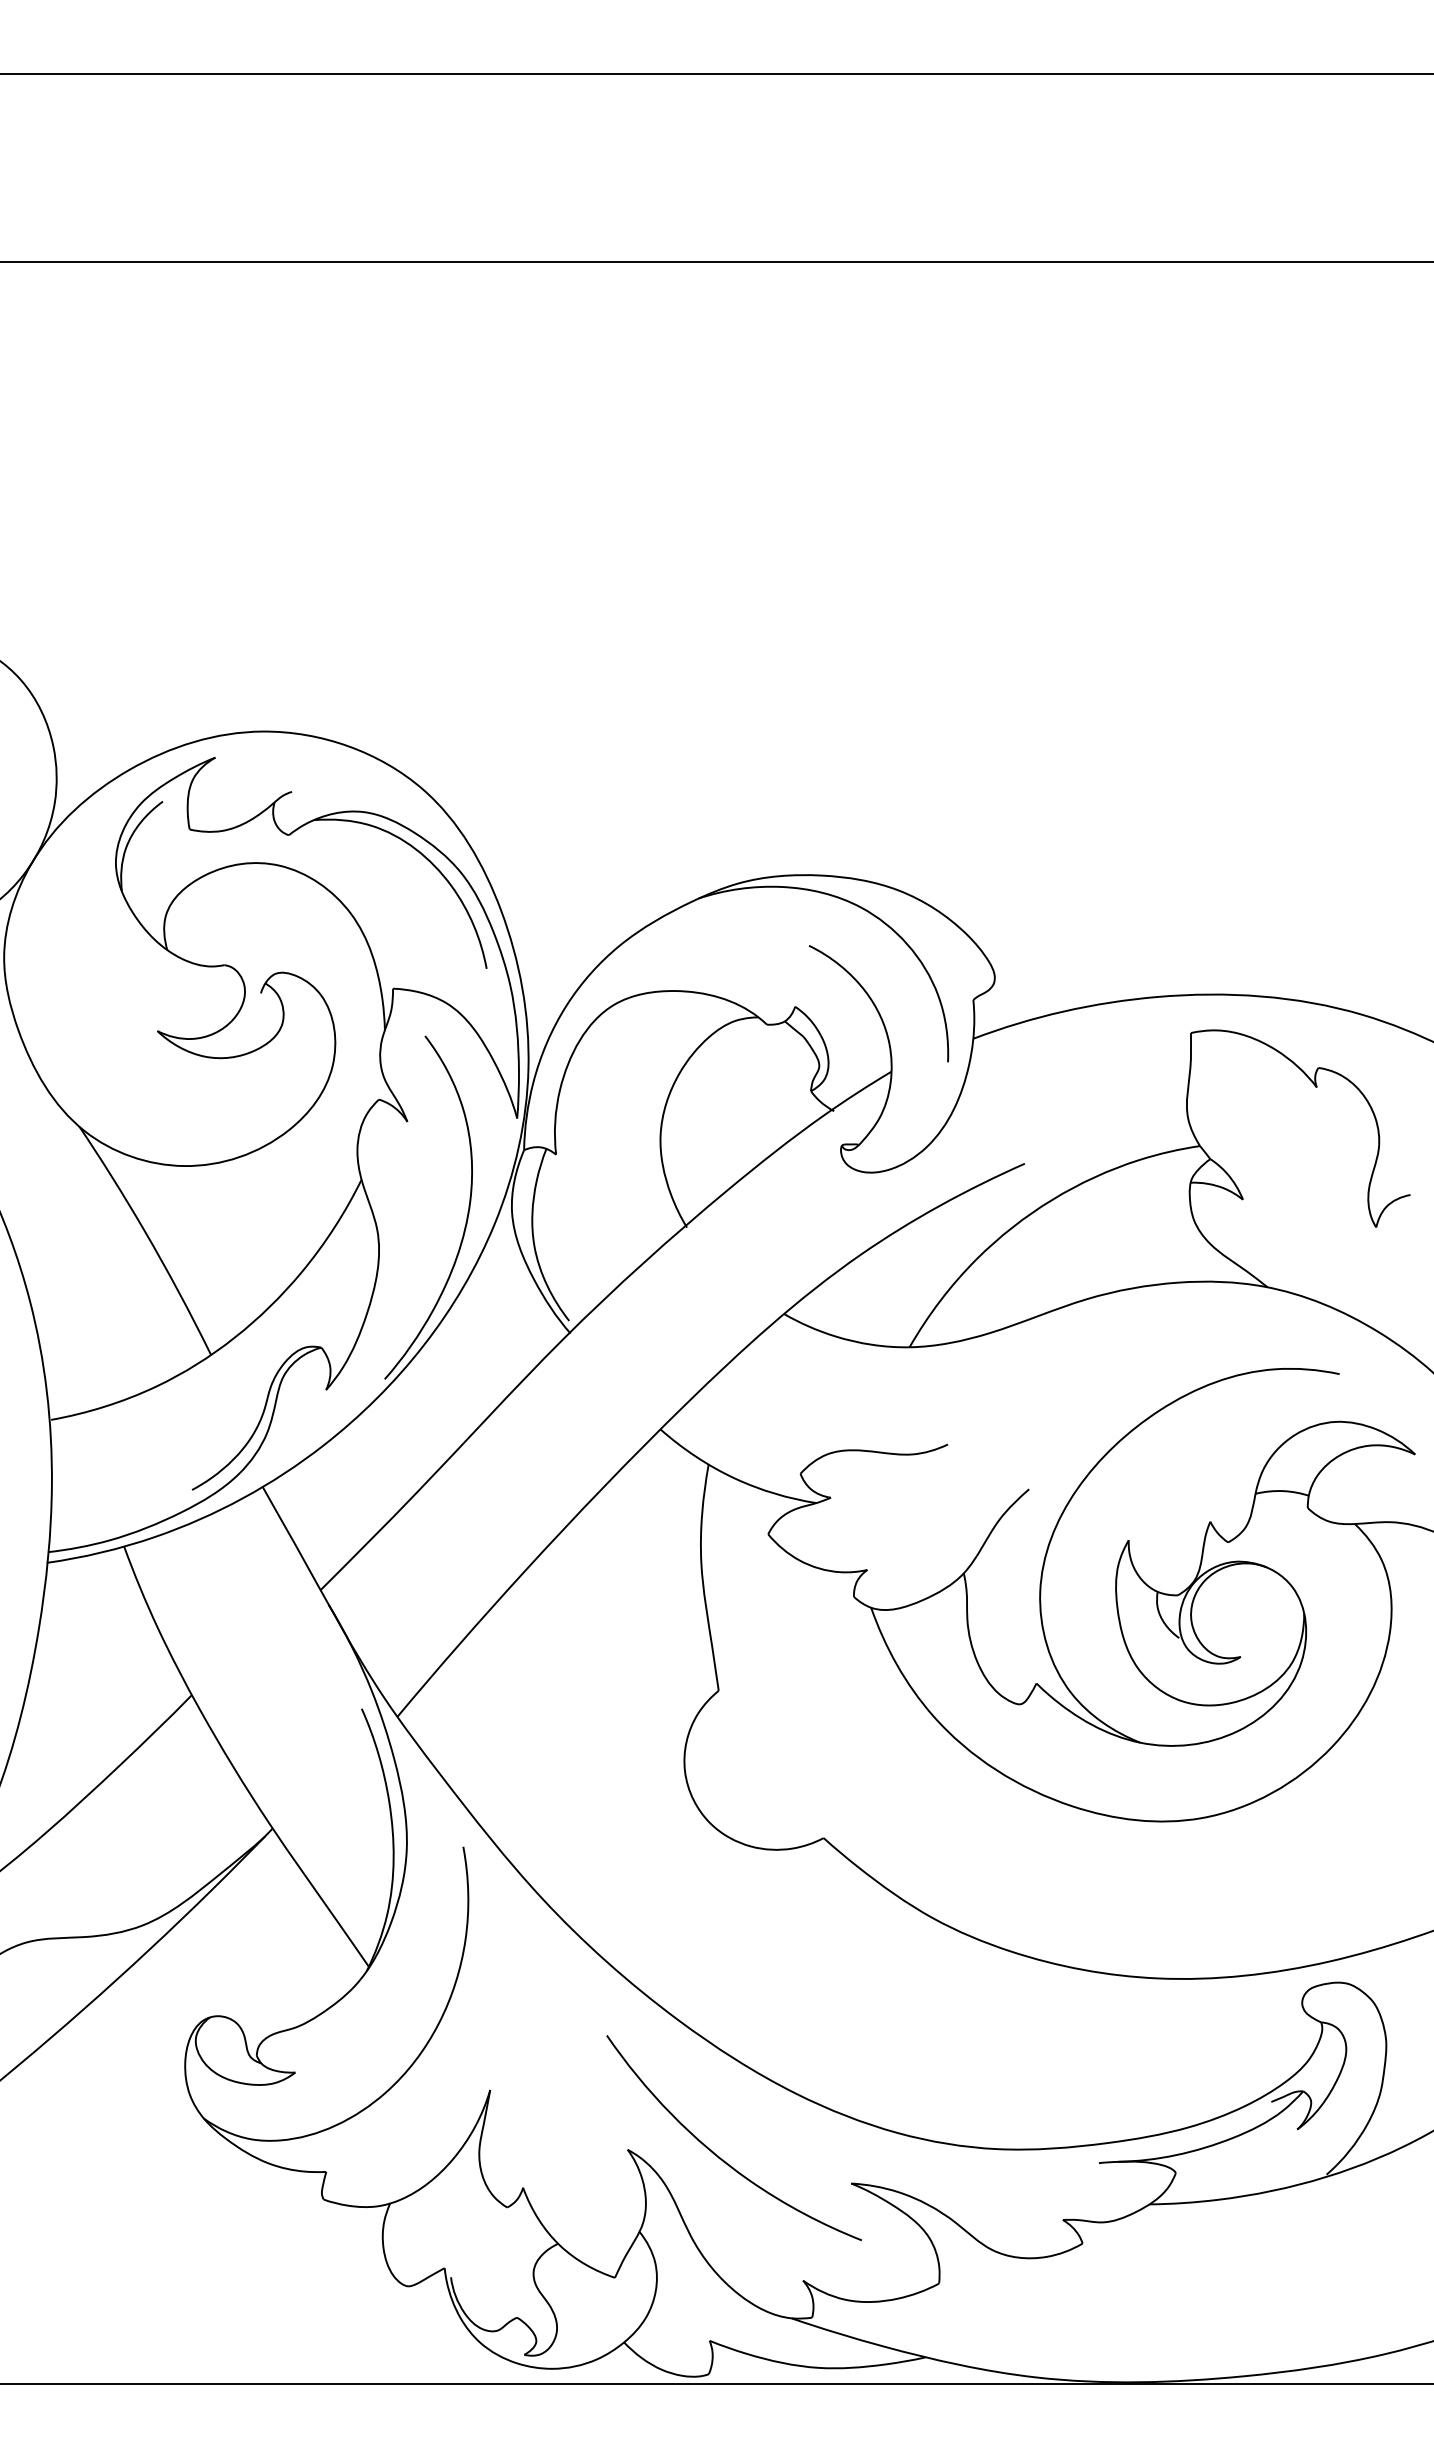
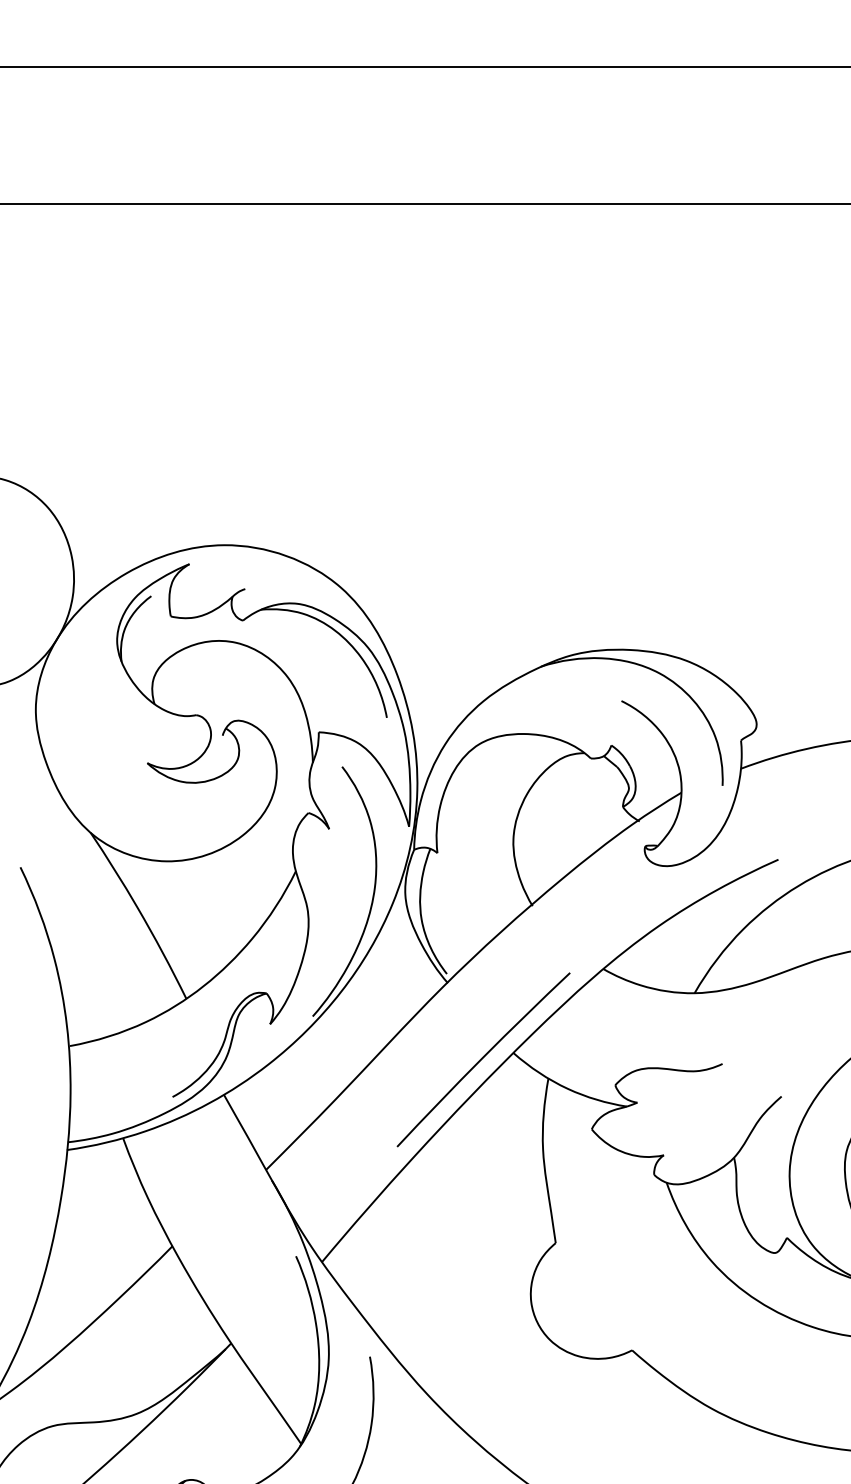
curve: (618, 1437) -> (482, 1058), added

